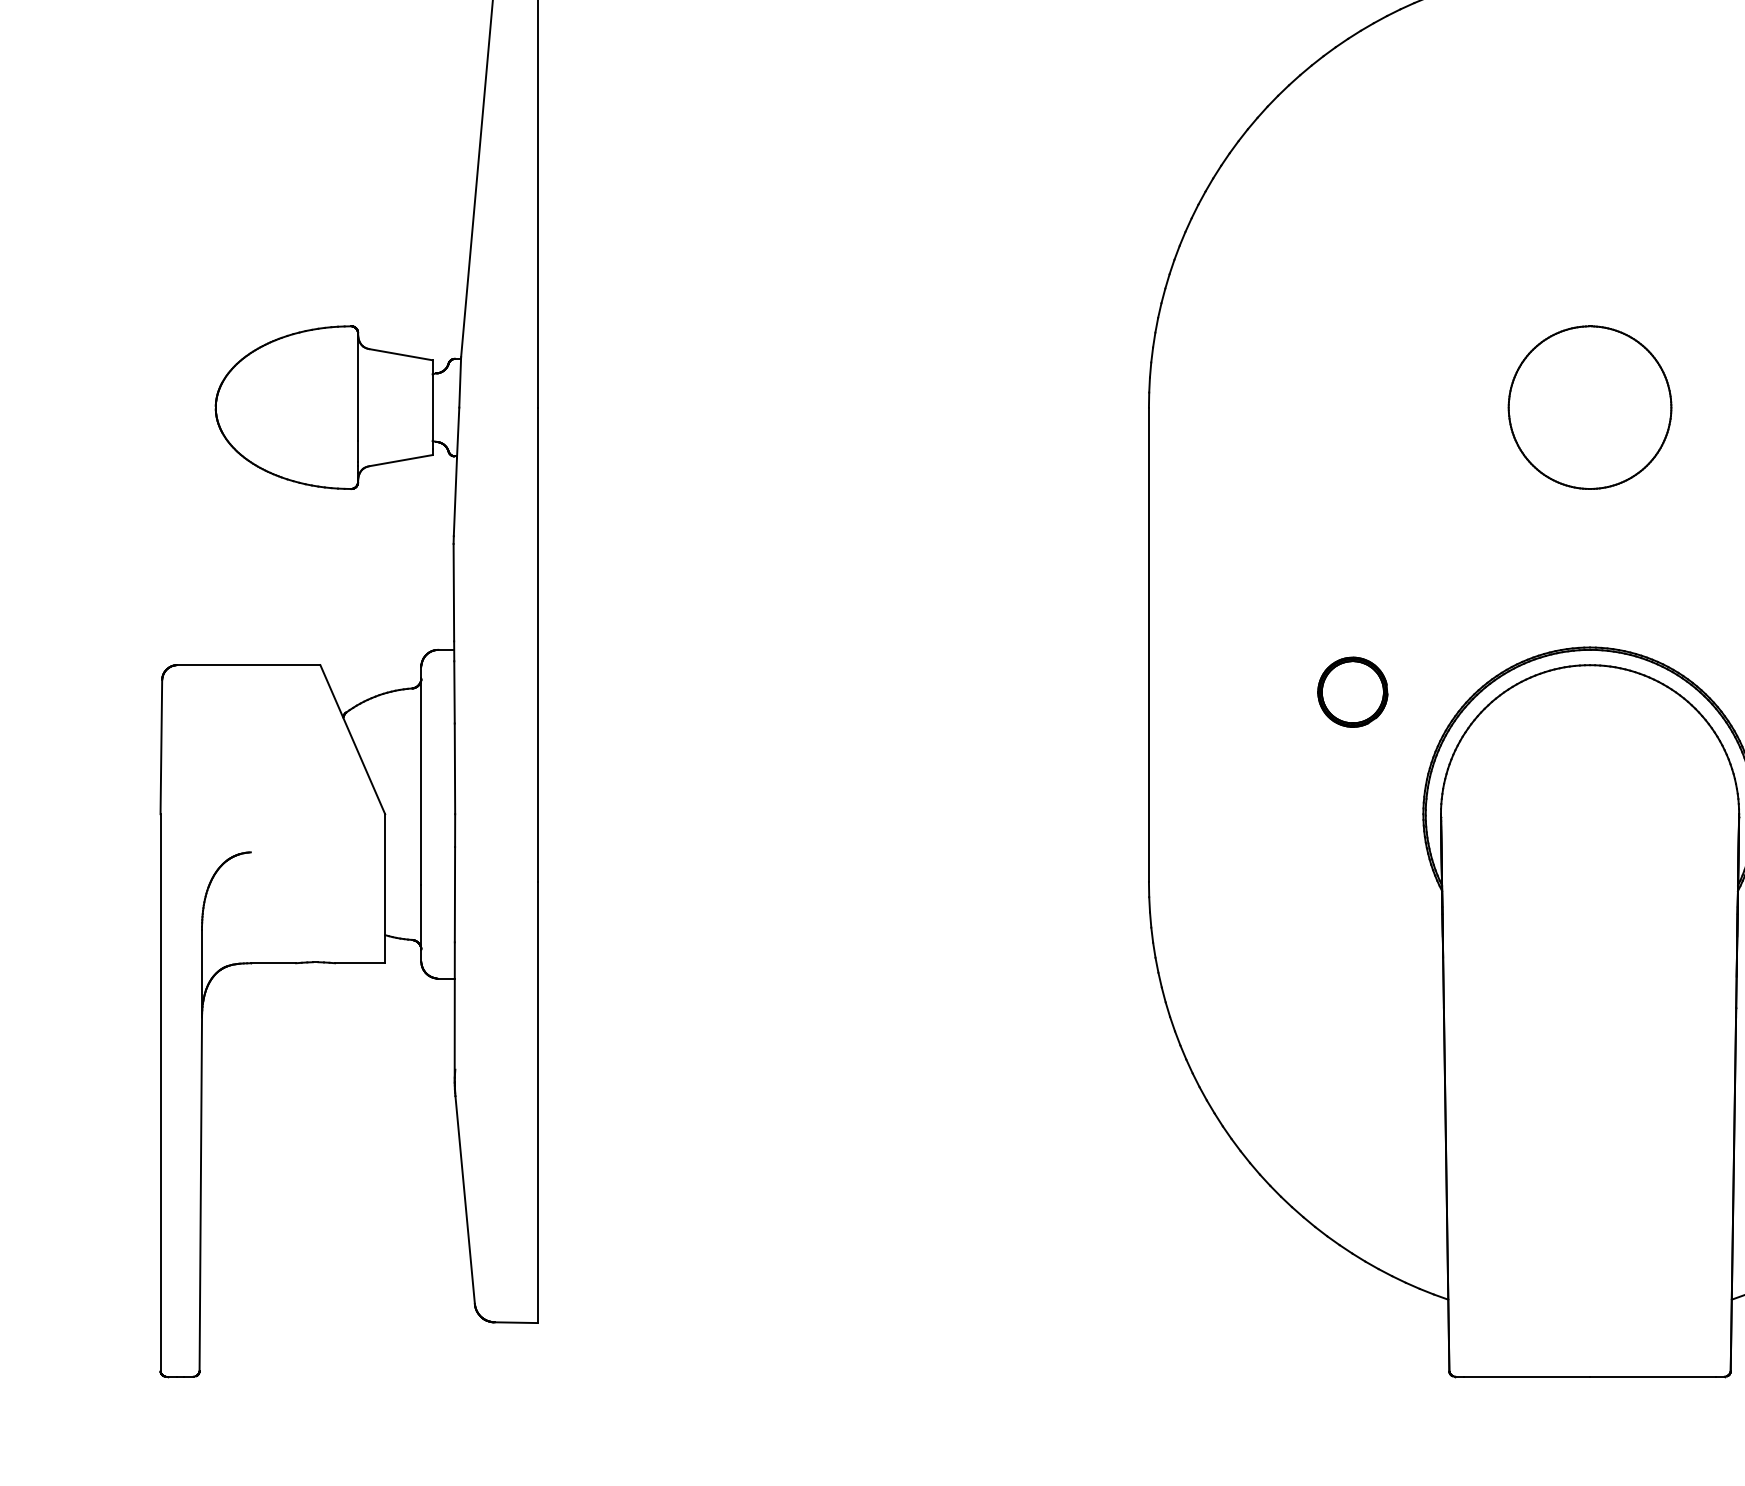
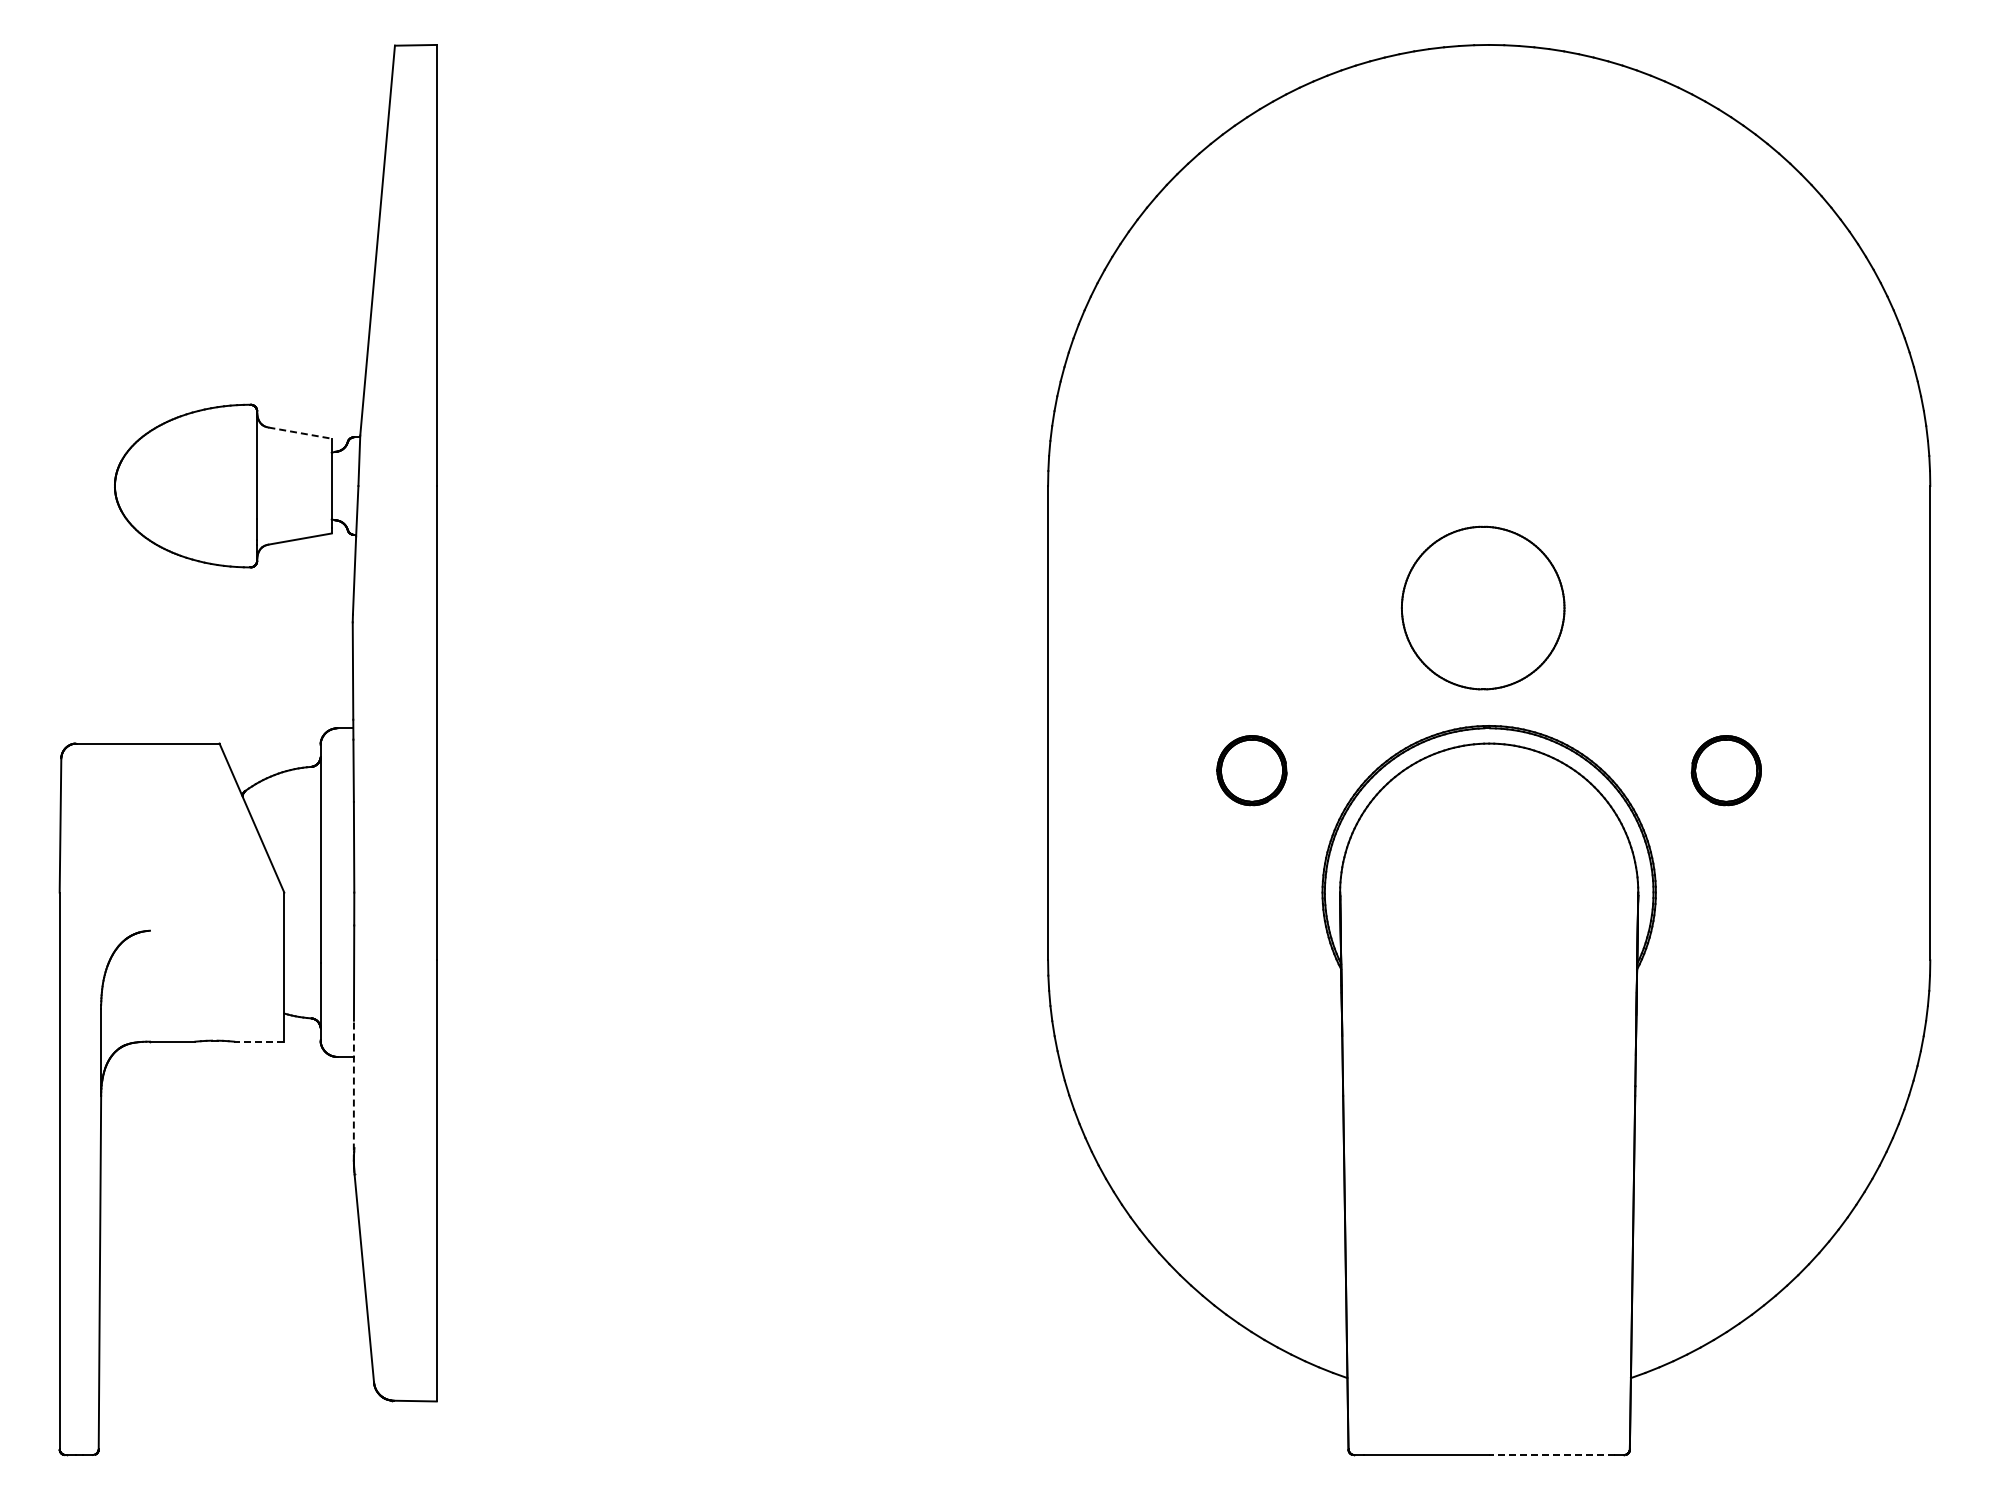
line: (401, 355) -> (300, 433), solid -> dashed
part: (1589, 407) -> (1482, 607), moved
line: (359, 963) -> (258, 1041), solid -> dashed
line: (454, 1012) -> (353, 1090), solid -> dashed
line: (1653, 1377) -> (1552, 1455), solid -> dashed

